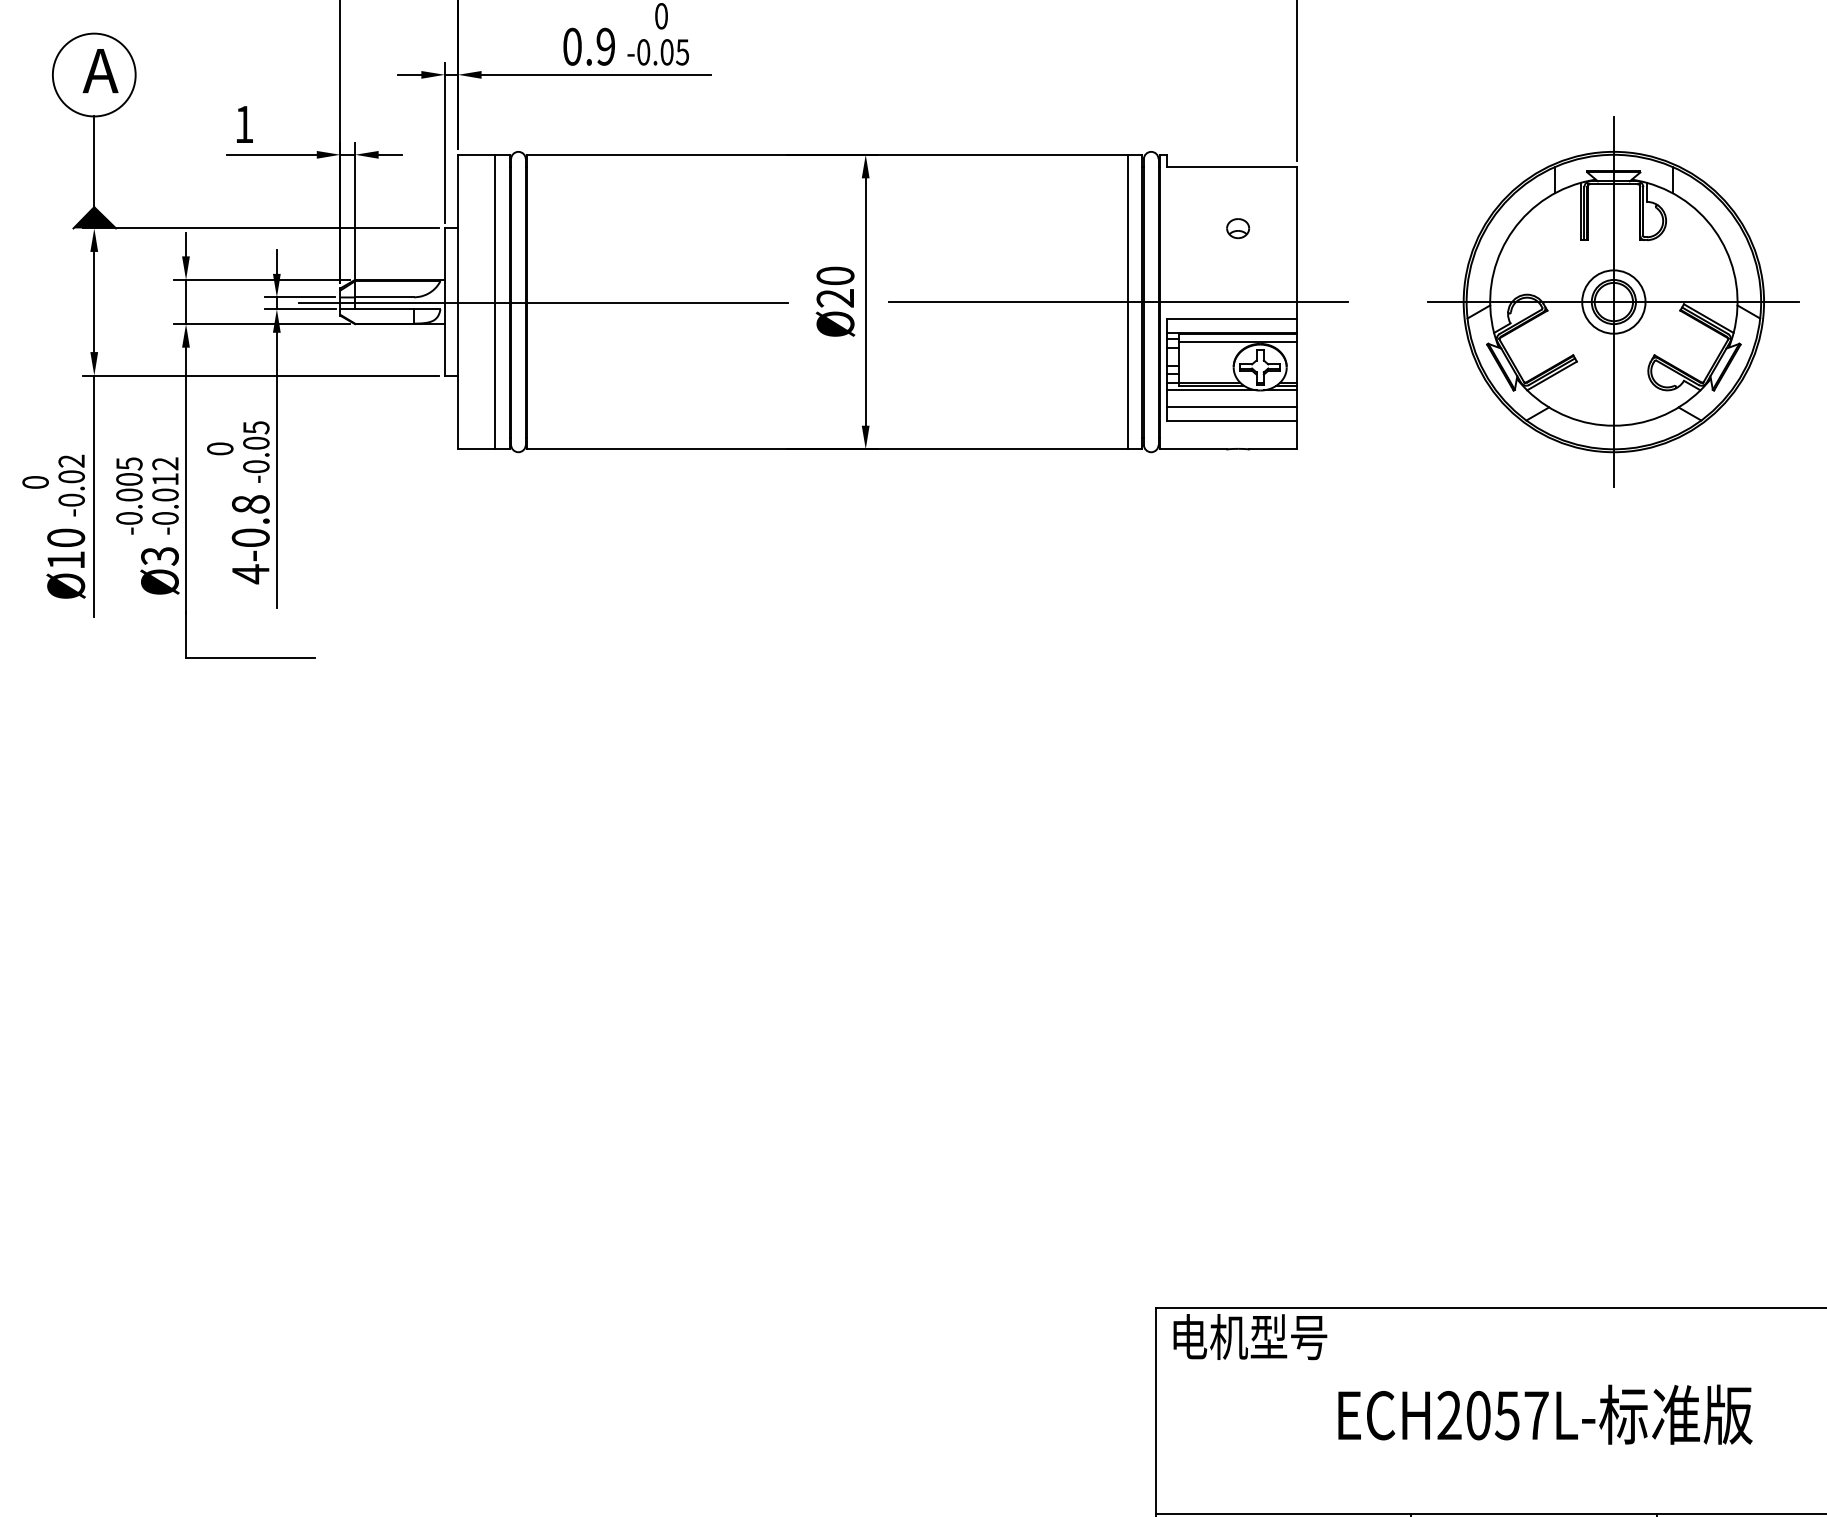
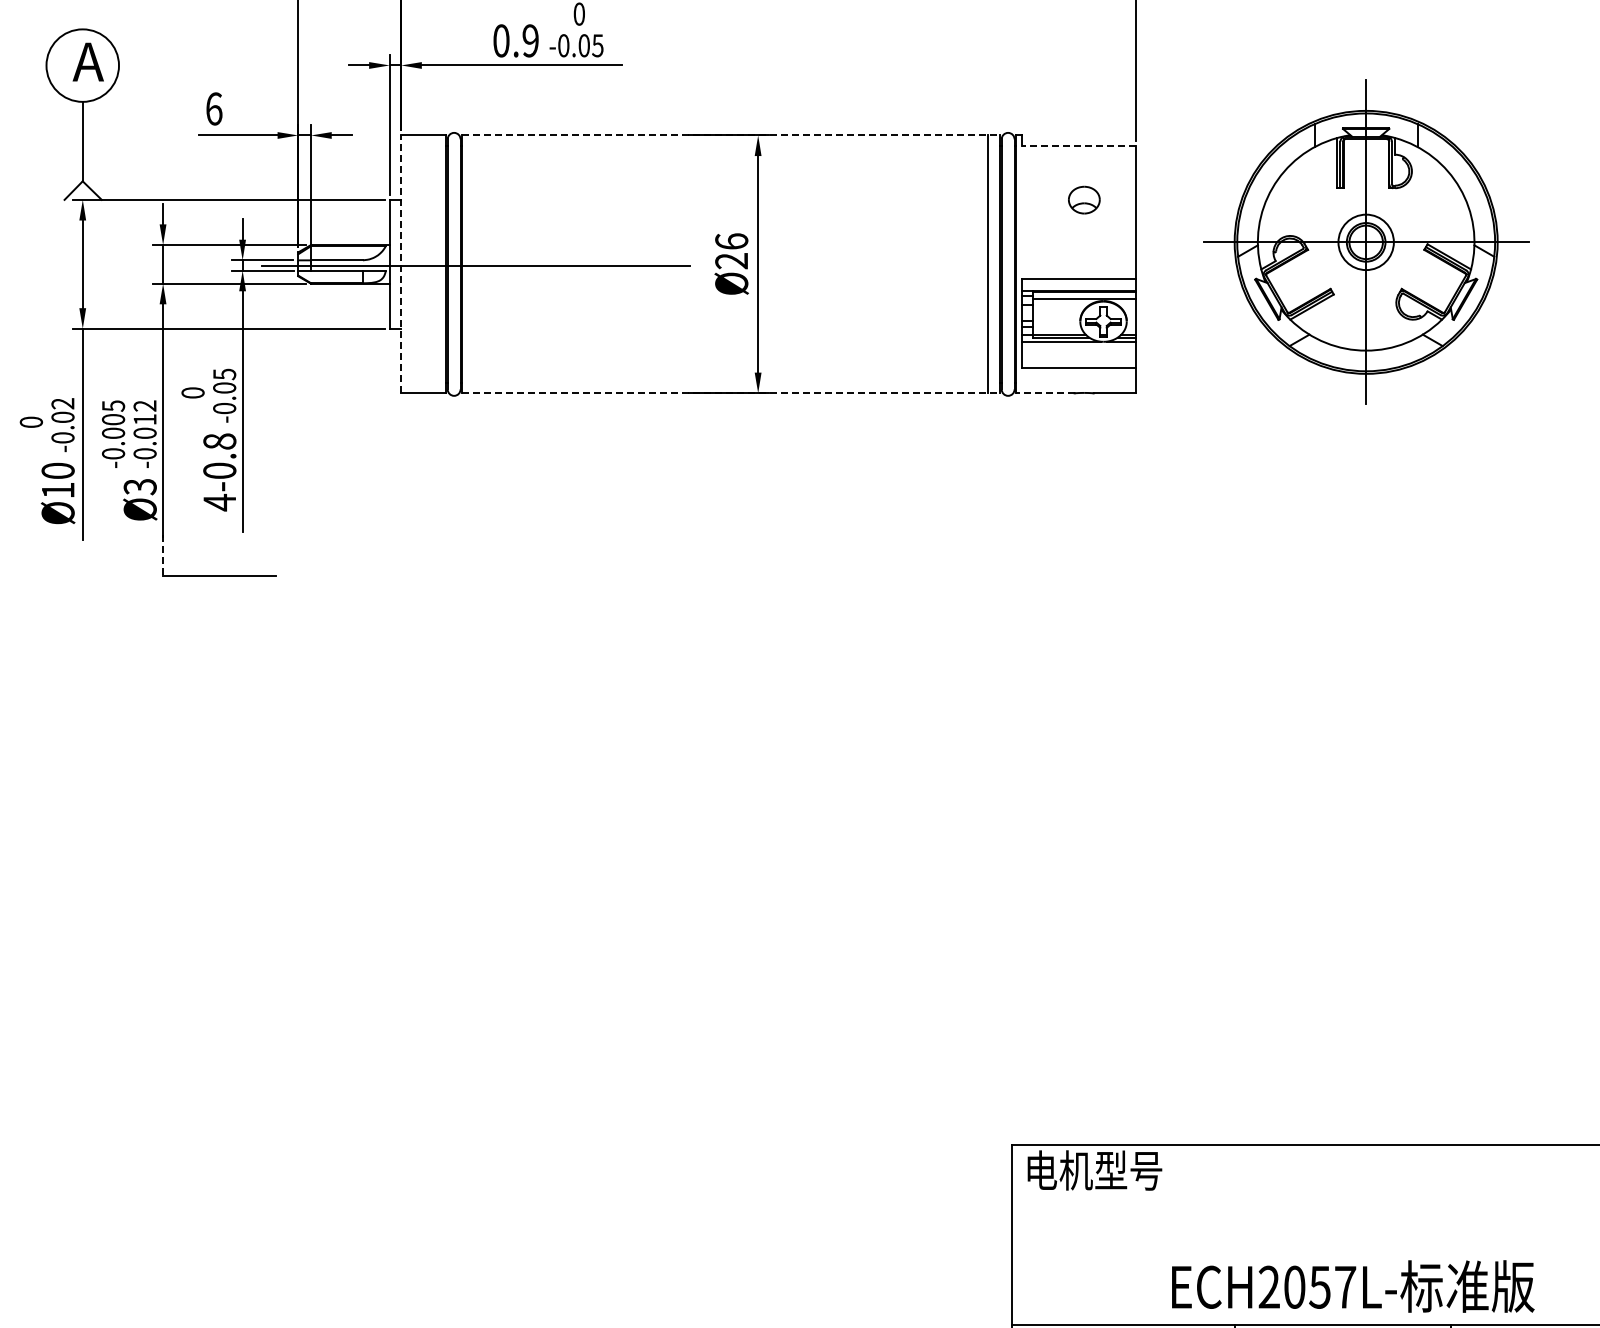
text: (244, 124) -> (214, 108), 1 -> 6
line: (835, 154) -> (731, 135), solid -> dashed
line: (1232, 167) -> (1079, 146), solid -> dashed
fill: (93, 217) -> (82, 190), removed
part: (1237, 227) -> (1083, 199), size x1.6
text: (835, 275) -> (731, 241), 20 -> 26
part: (1614, 301) -> (1366, 241), moved
line: (458, 302) -> (401, 264), solid -> dashed
line: (494, 302) -> (433, 264), removed
line: (1118, 302) -> (979, 264), removed
line: (1231, 407) -> (1078, 356), removed
line: (835, 449) -> (731, 393), solid -> dashed
line: (1192, 449) -> (1044, 393), solid -> dashed
line: (186, 635) -> (163, 556), solid -> dashed
text: (1545, 1414) -> (1353, 1286), moved

